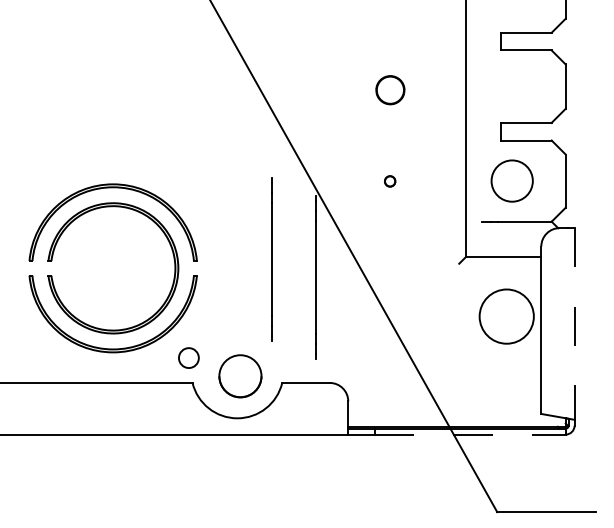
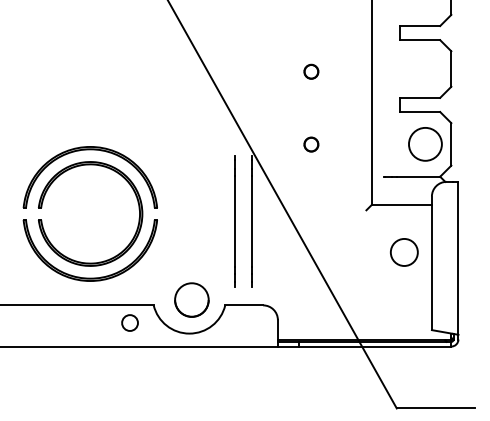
part: (389, 89) -> (310, 71), size x0.62
circle: (511, 180) -> (424, 143), moved
part: (389, 181) -> (310, 144), size x1.67
line: (271, 259) -> (234, 221), moved
circle: (506, 316) -> (404, 252), size x0.62
line: (574, 323) -> (458, 257), dashed -> solid
circle: (188, 357) -> (129, 322), moved
line: (470, 434) -> (375, 346), dashed -> solid

